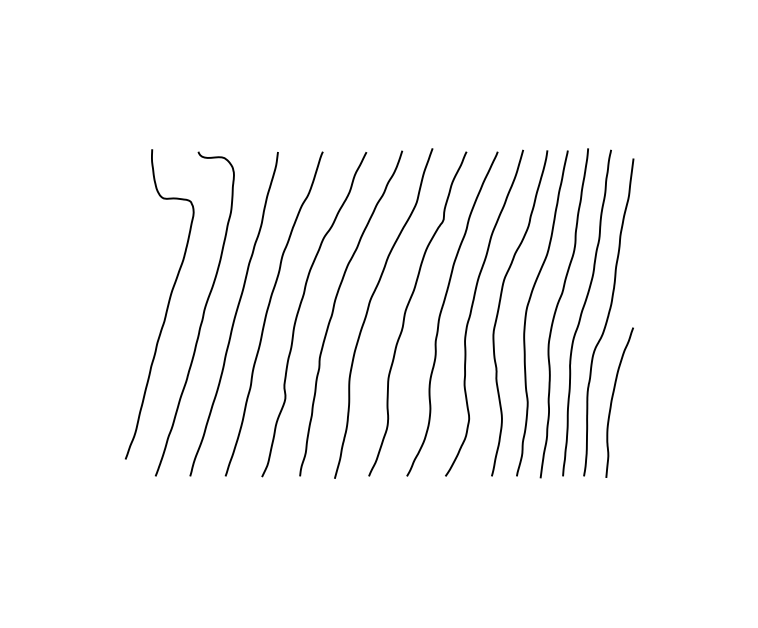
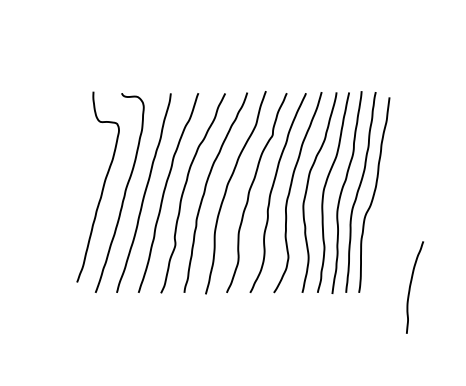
curve: (613, 399) -> (411, 285), moved

